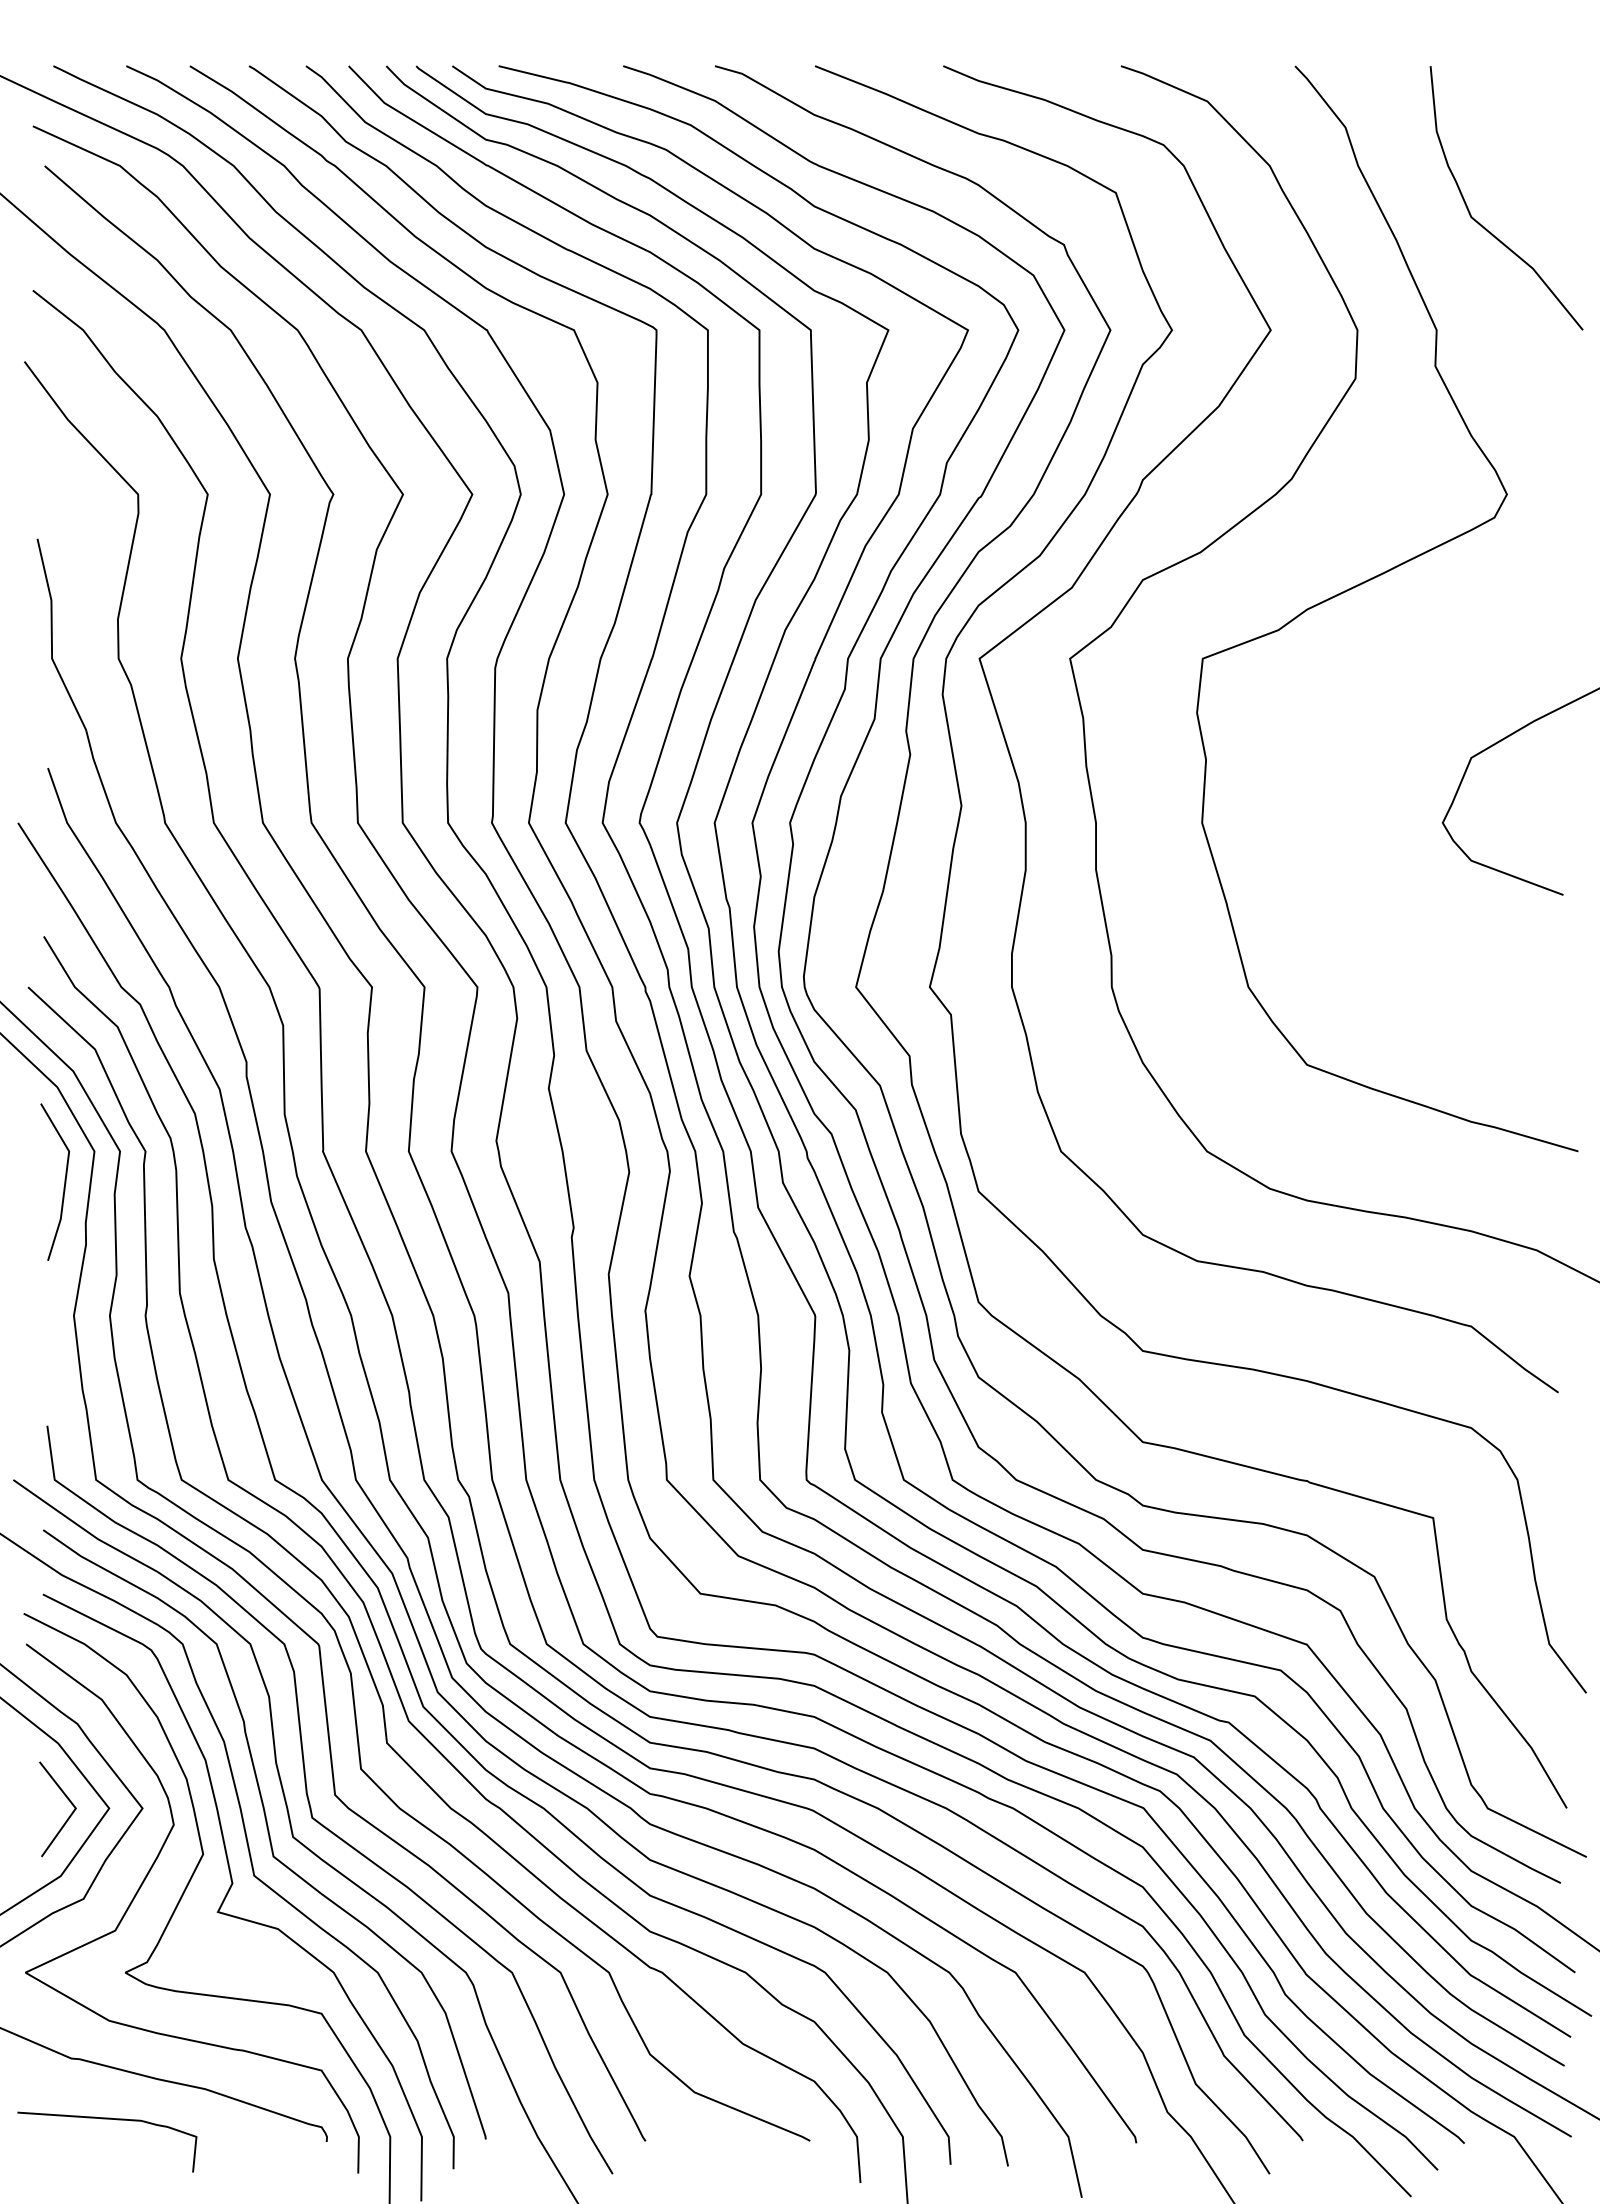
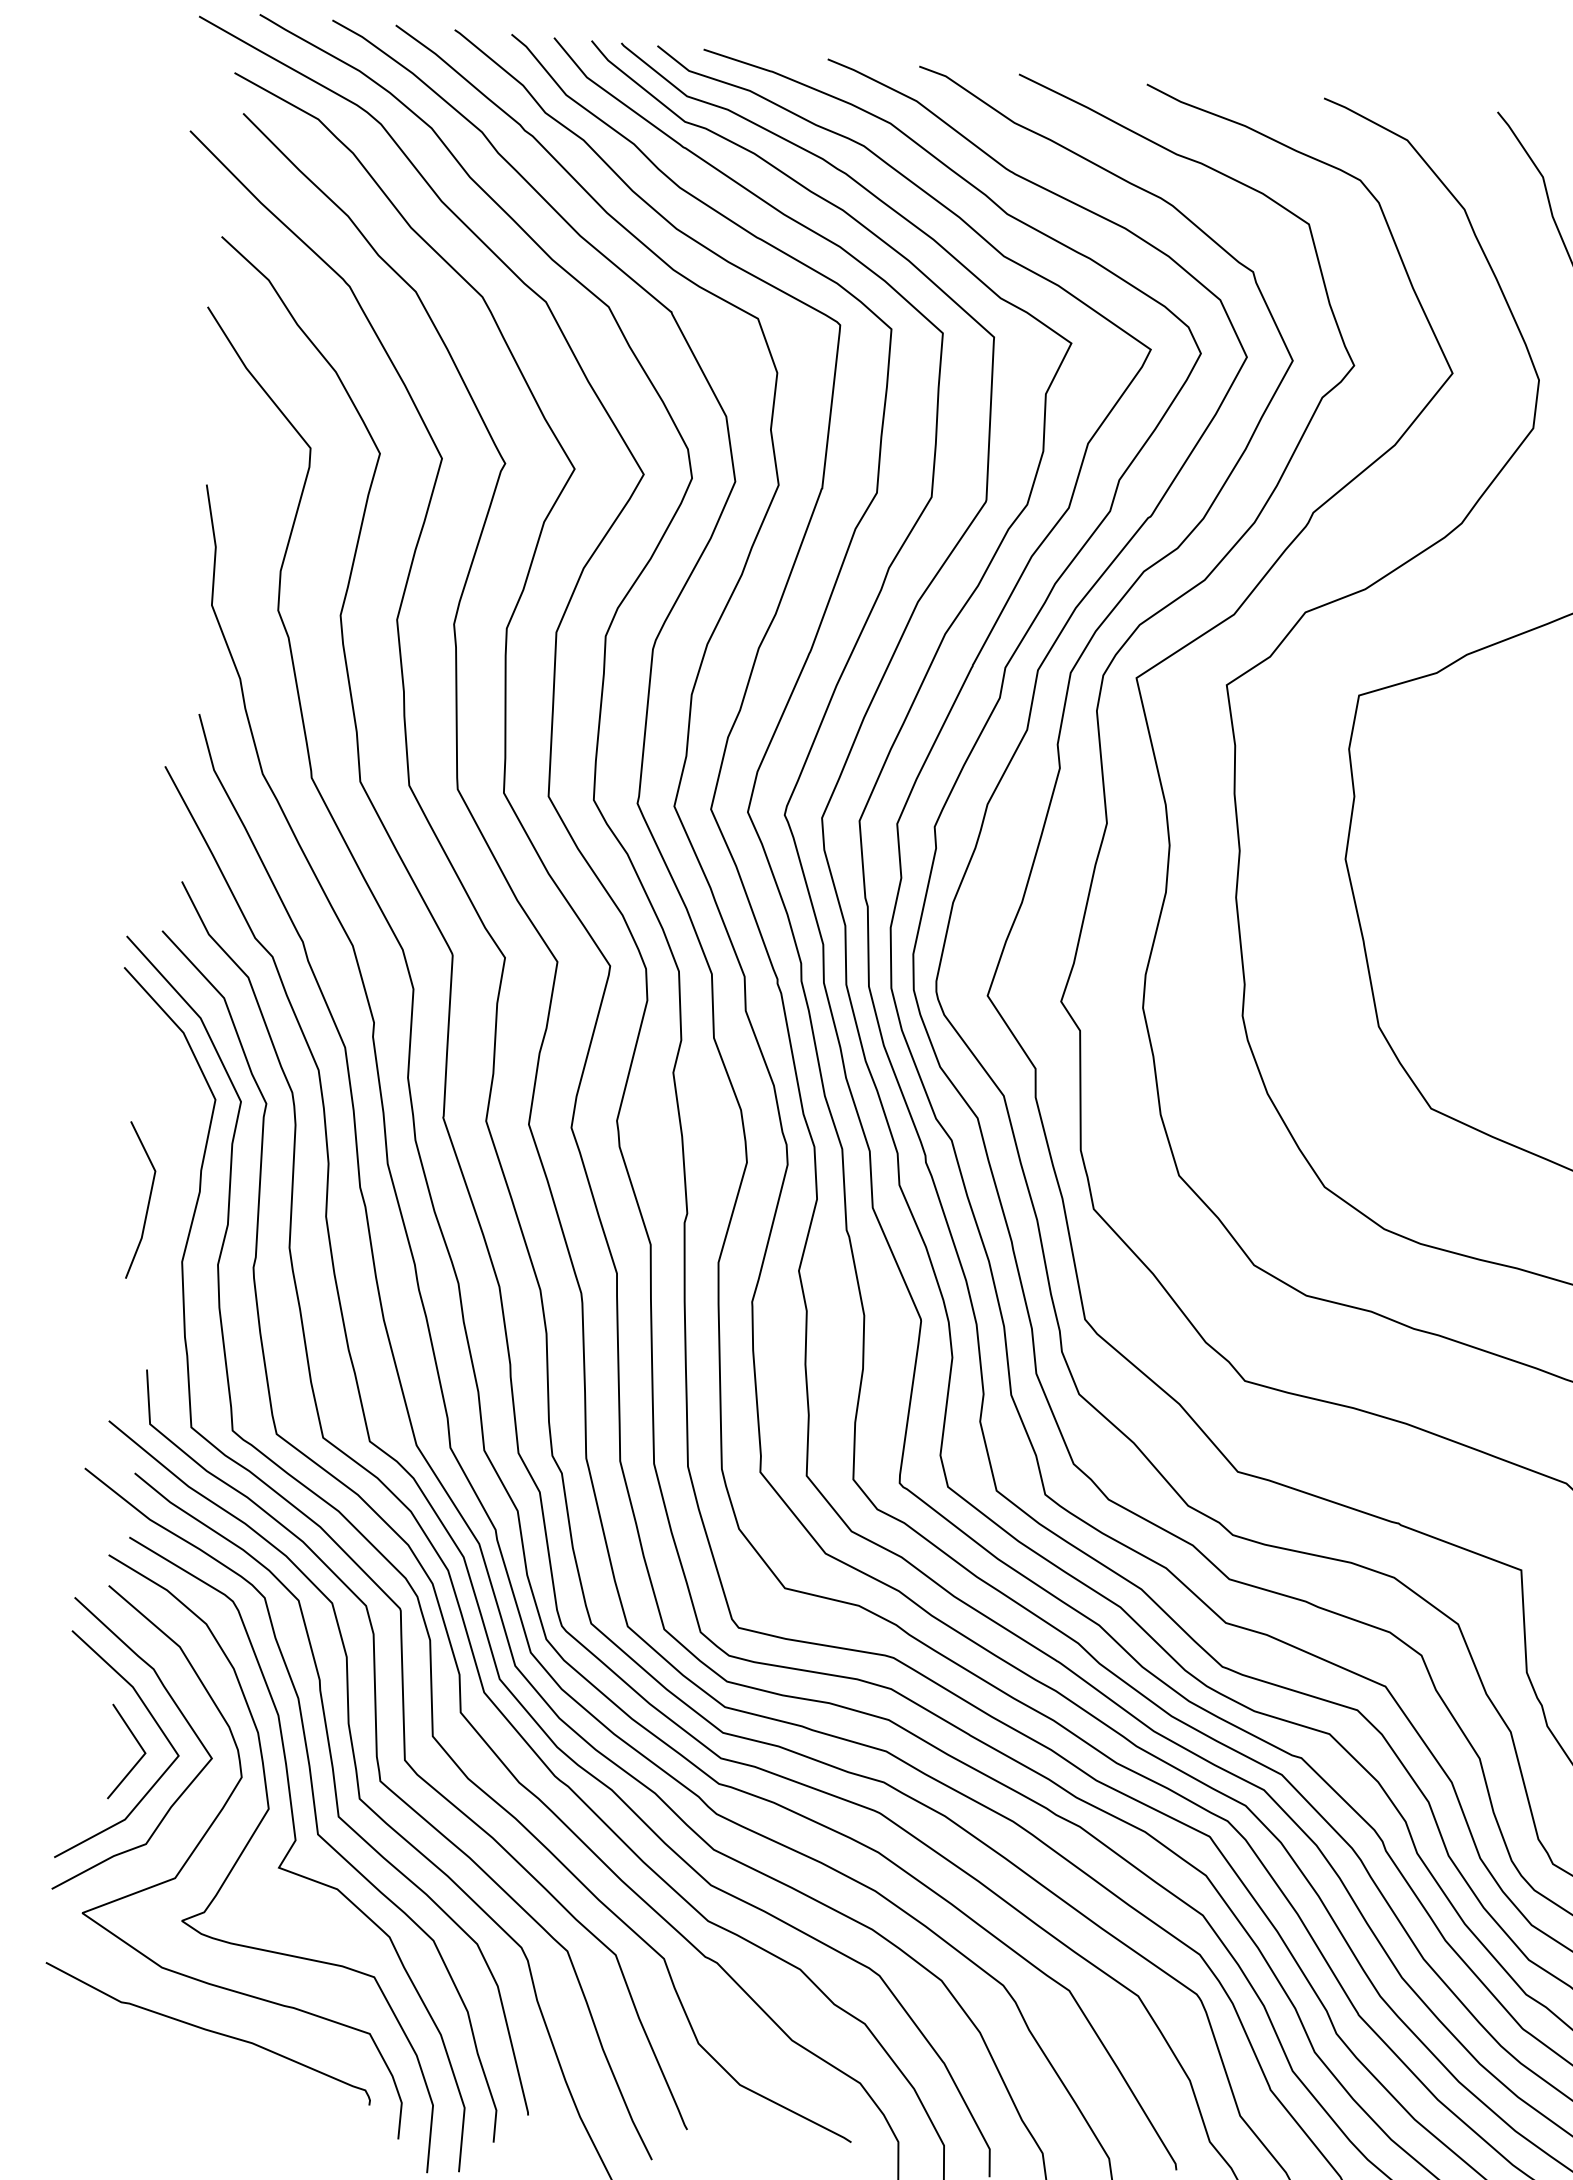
line: (64, 1181) -> (148, 1200), moved
curve: (107, 2119) -> (152, 2065), removed

